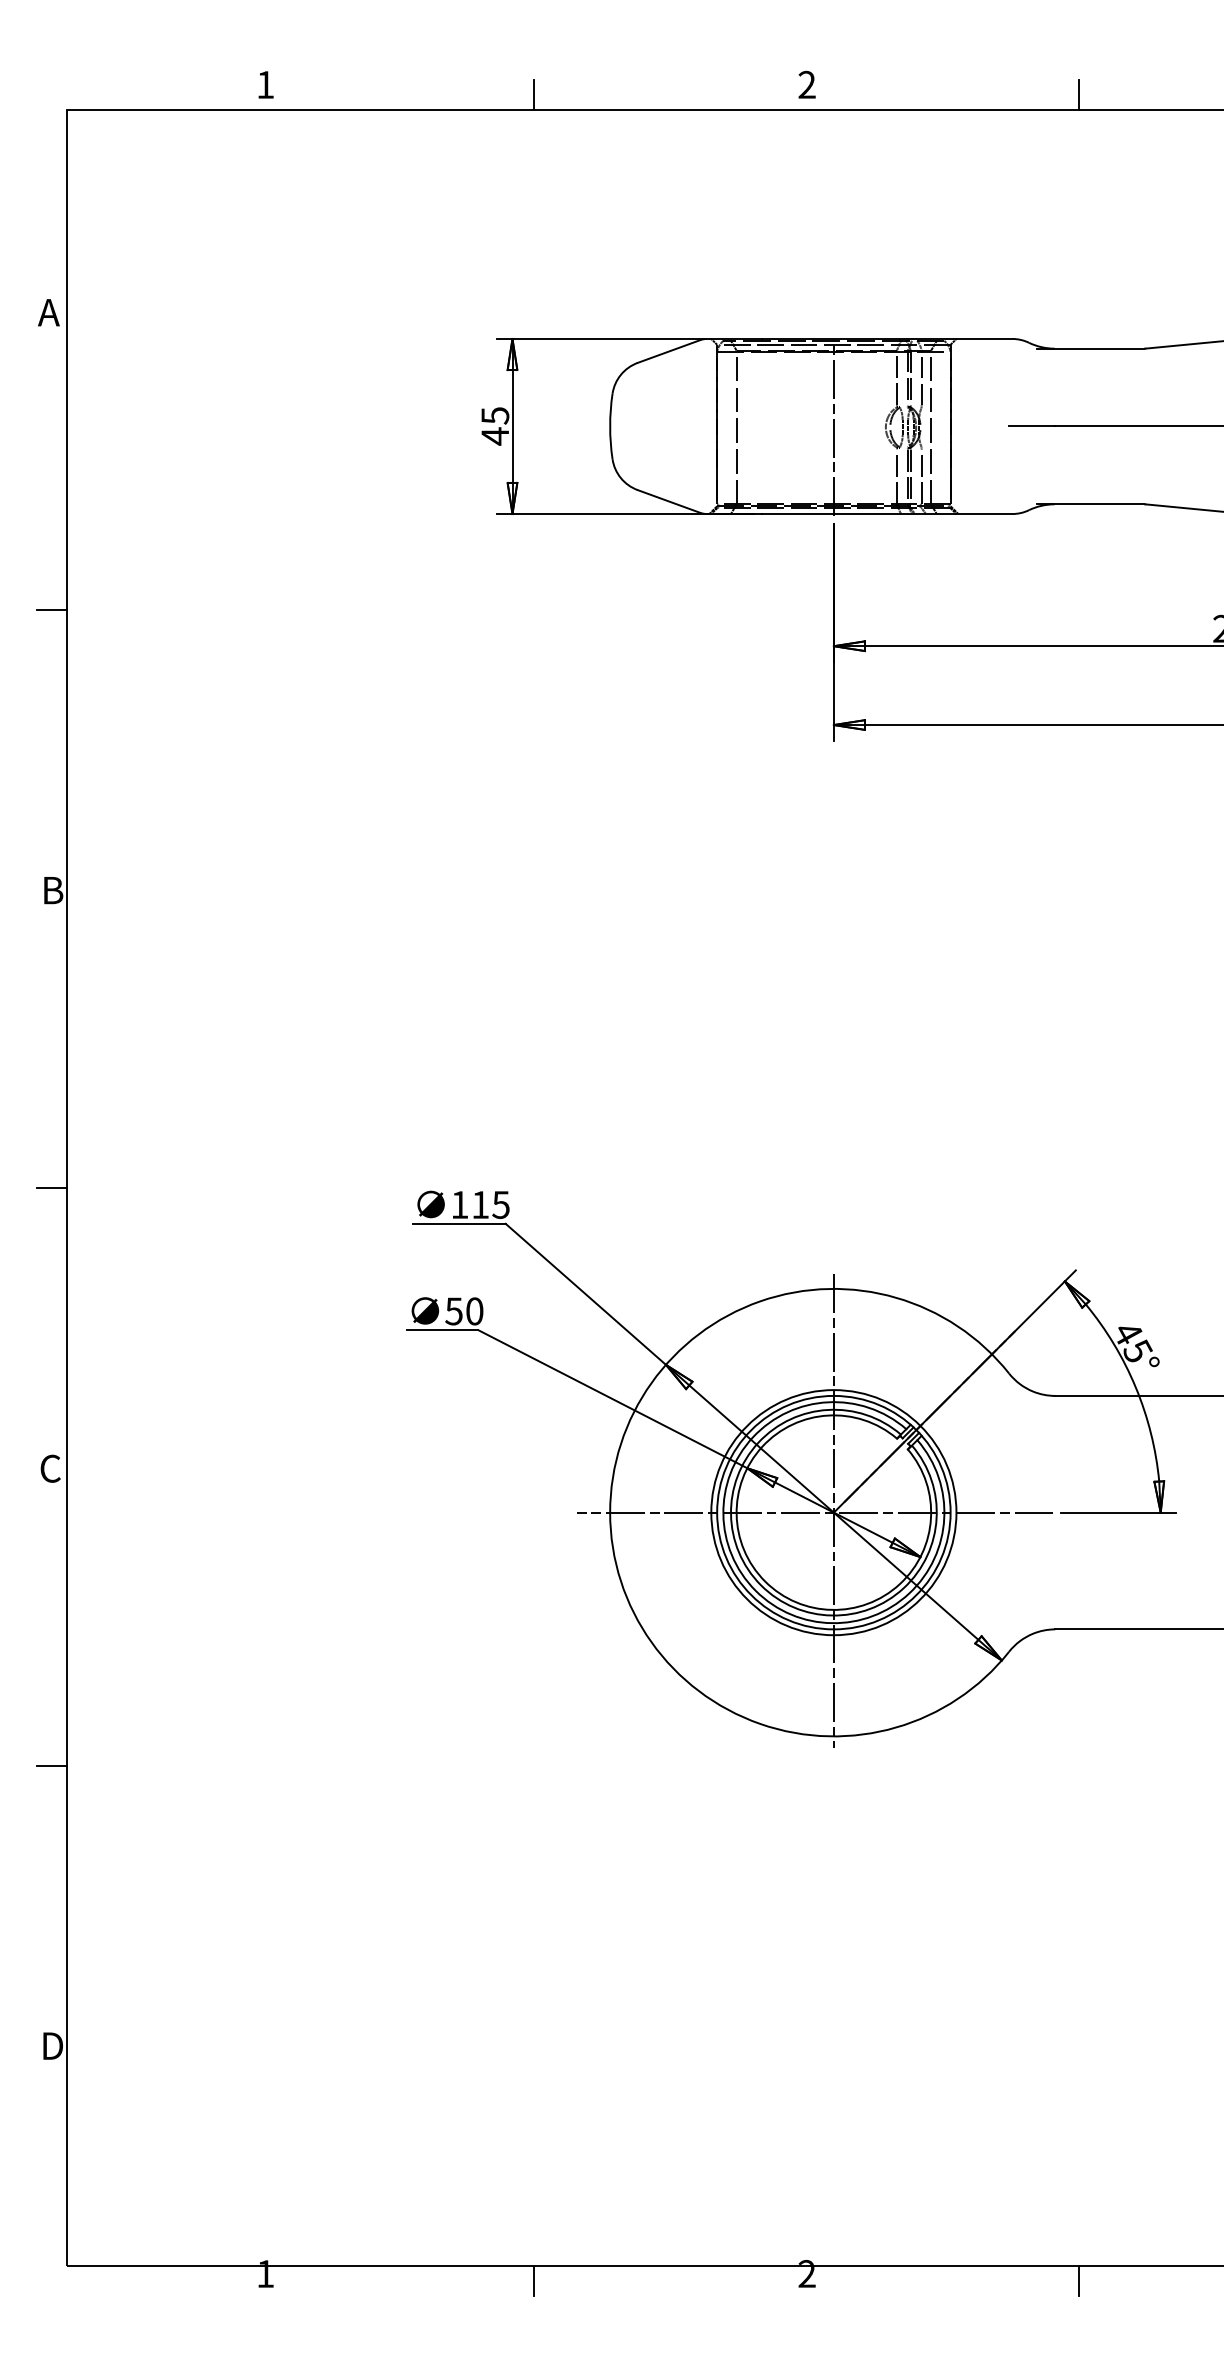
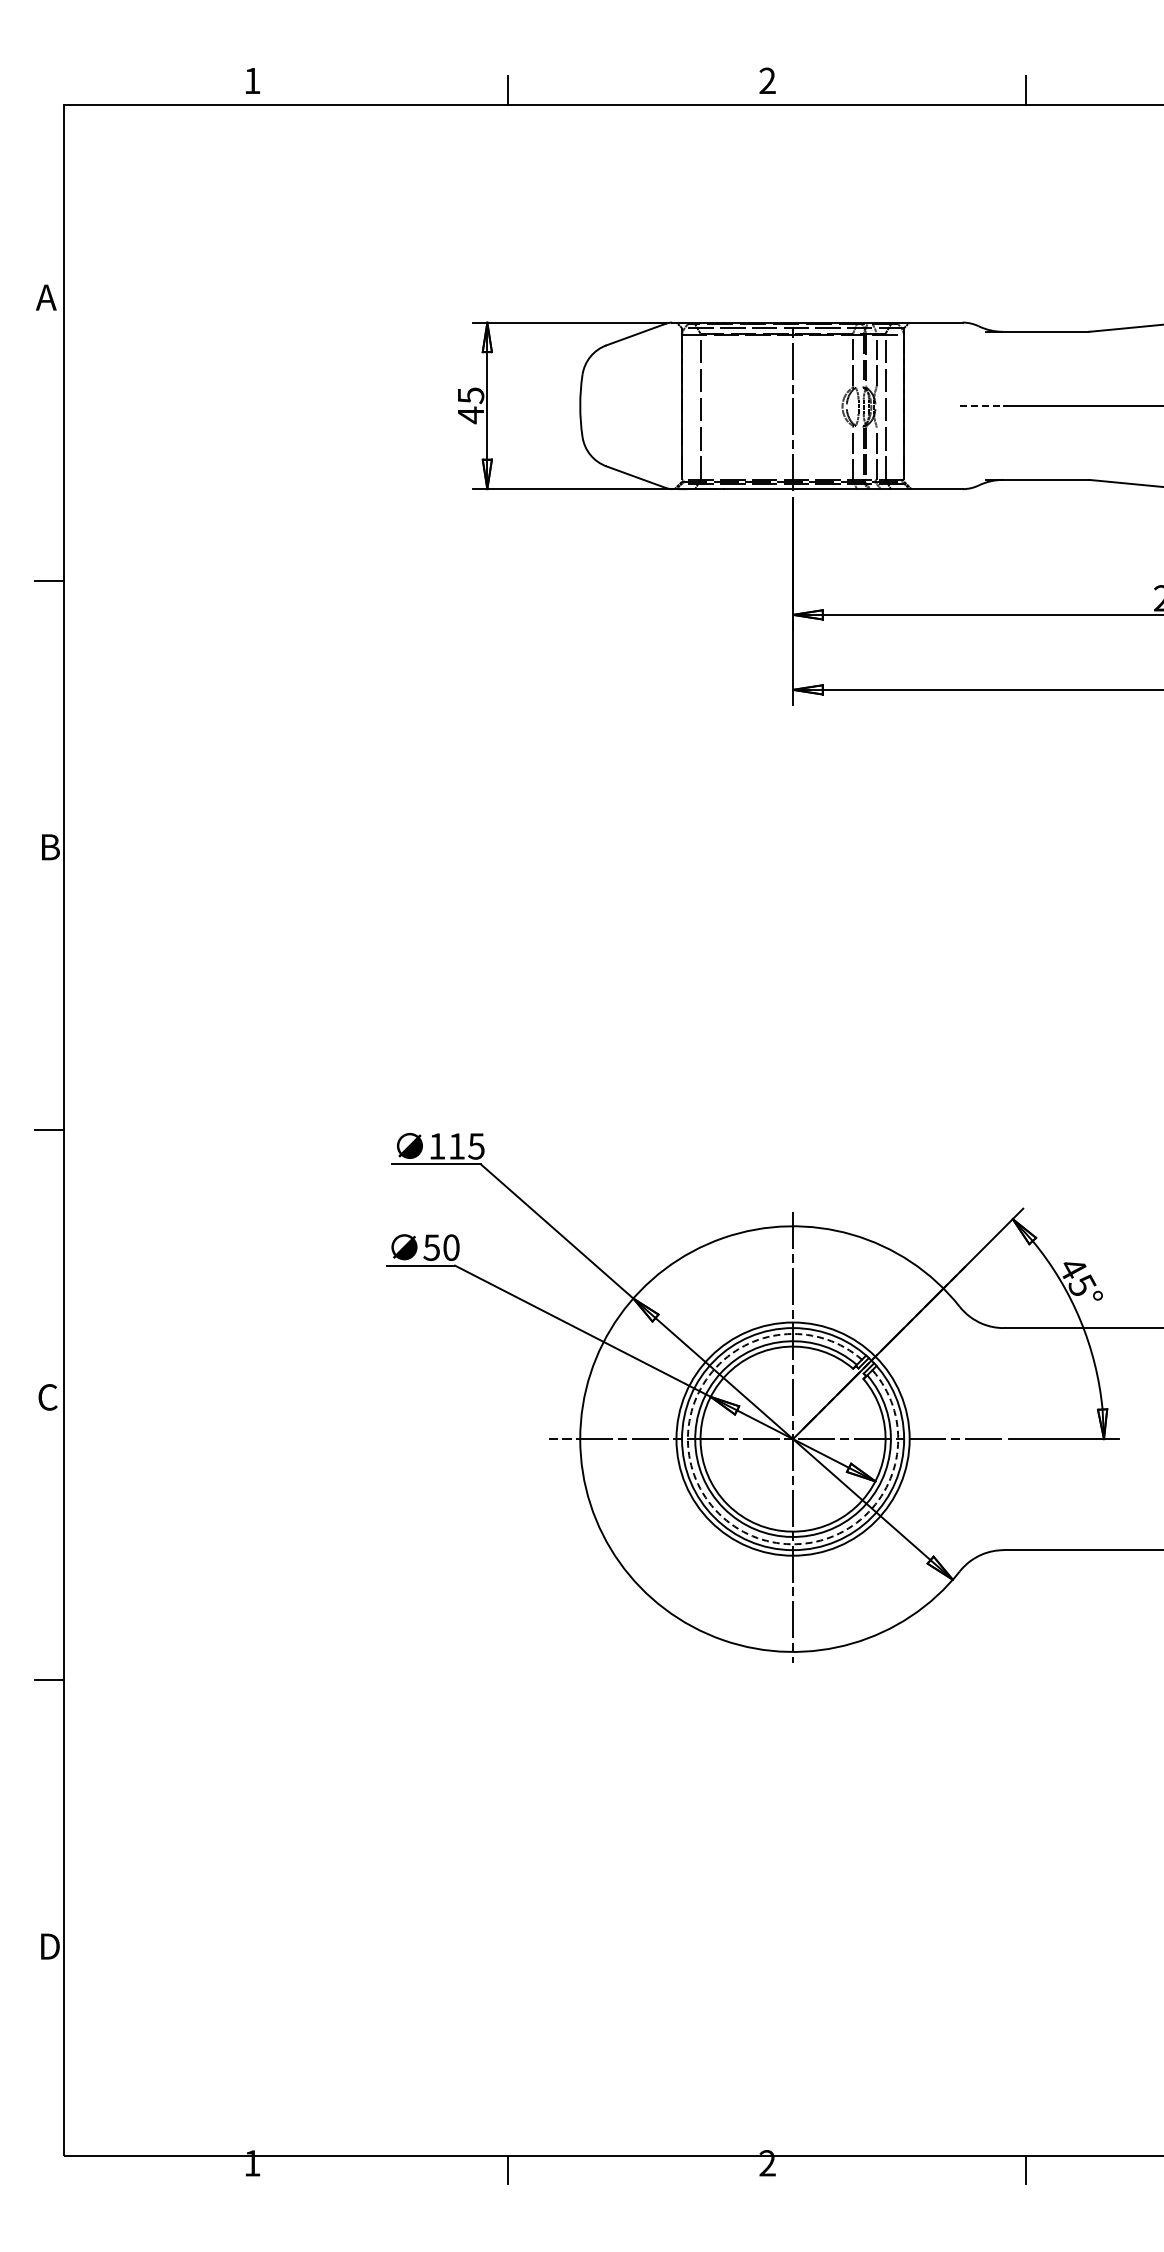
line: (1031, 426) -> (981, 405), solid -> dashed
arc: (755, 1590) -> (718, 1513), solid -> dashed

